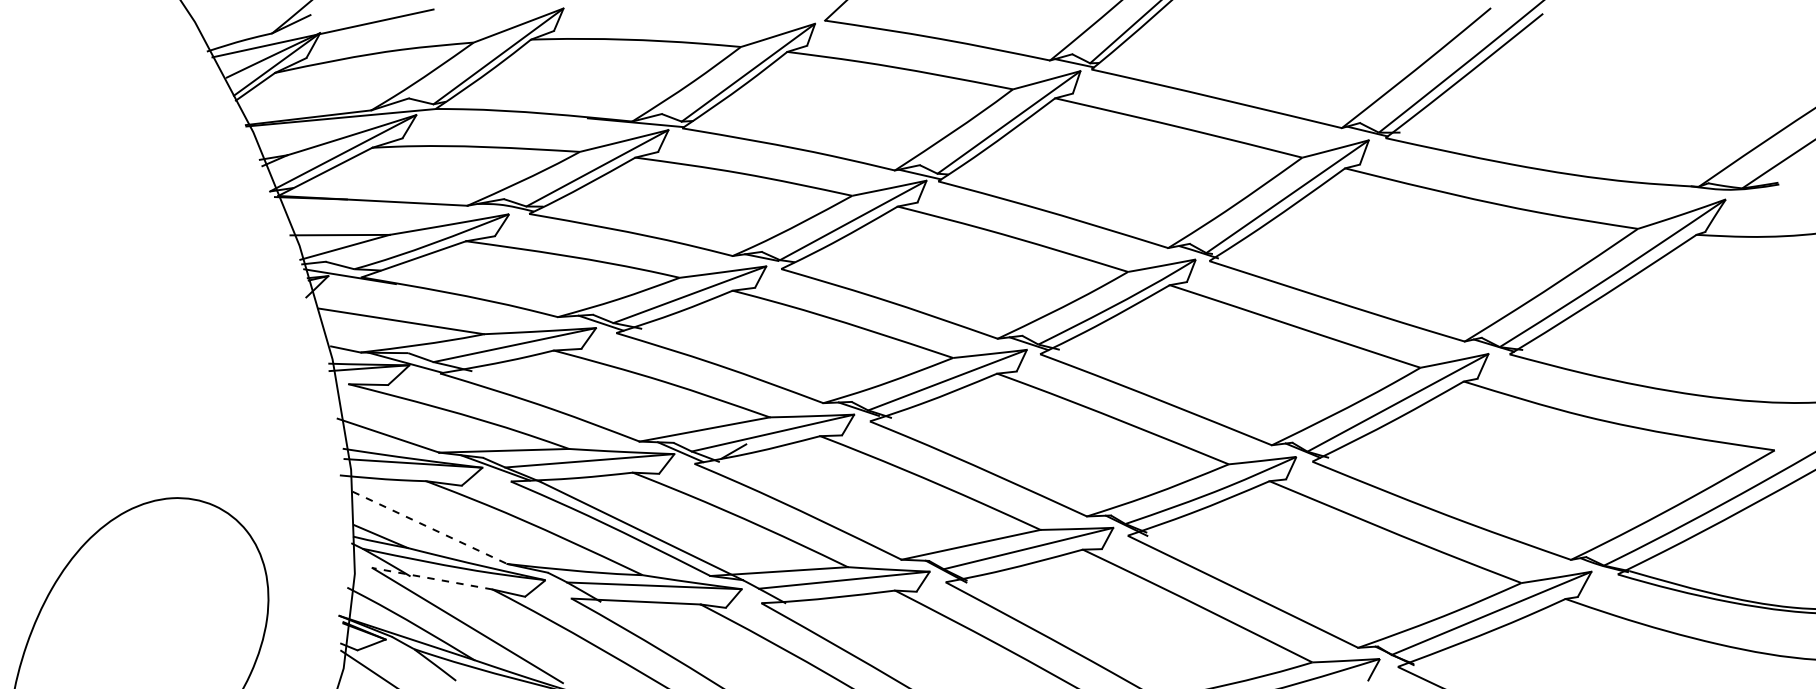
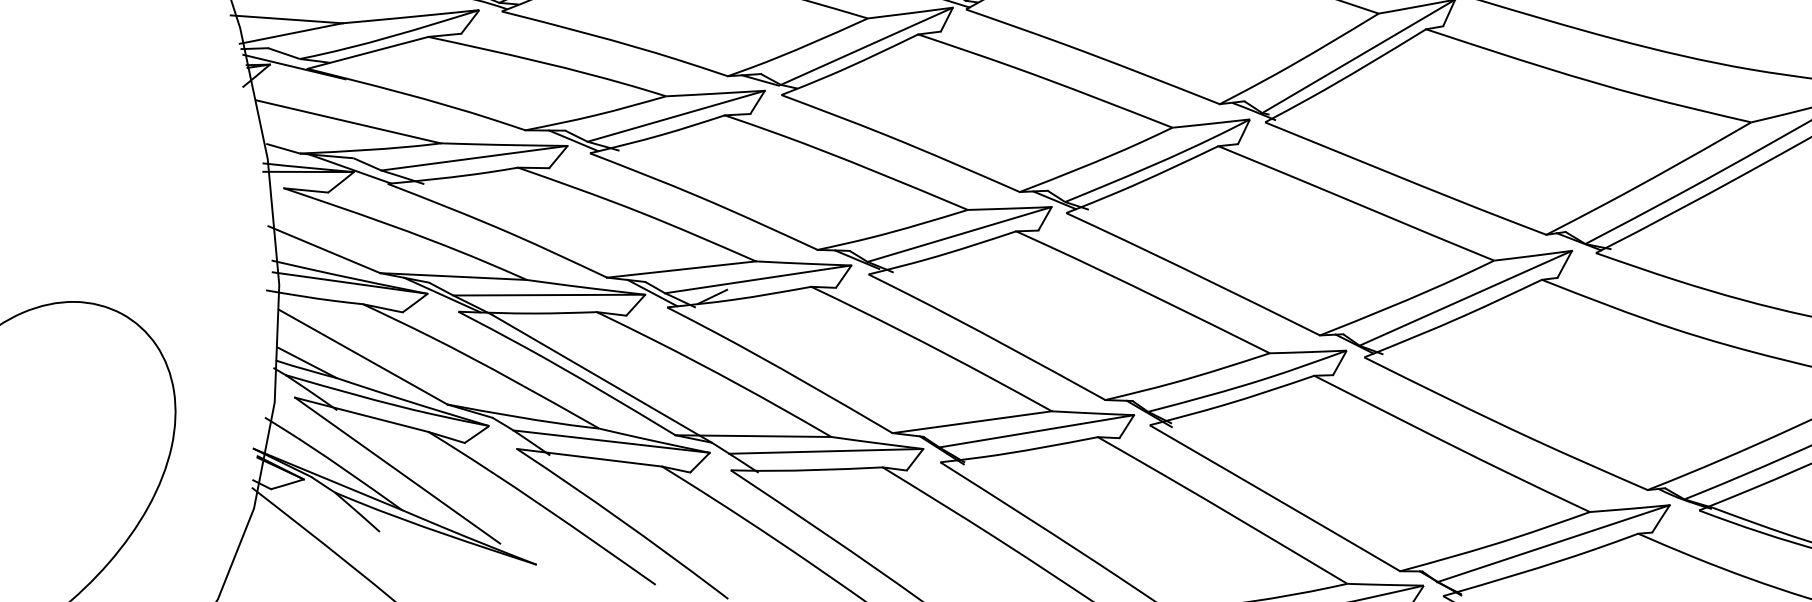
line: (430, 528) -> (363, 357), dashed -> solid
line: (432, 578) -> (361, 414), dashed -> solid

